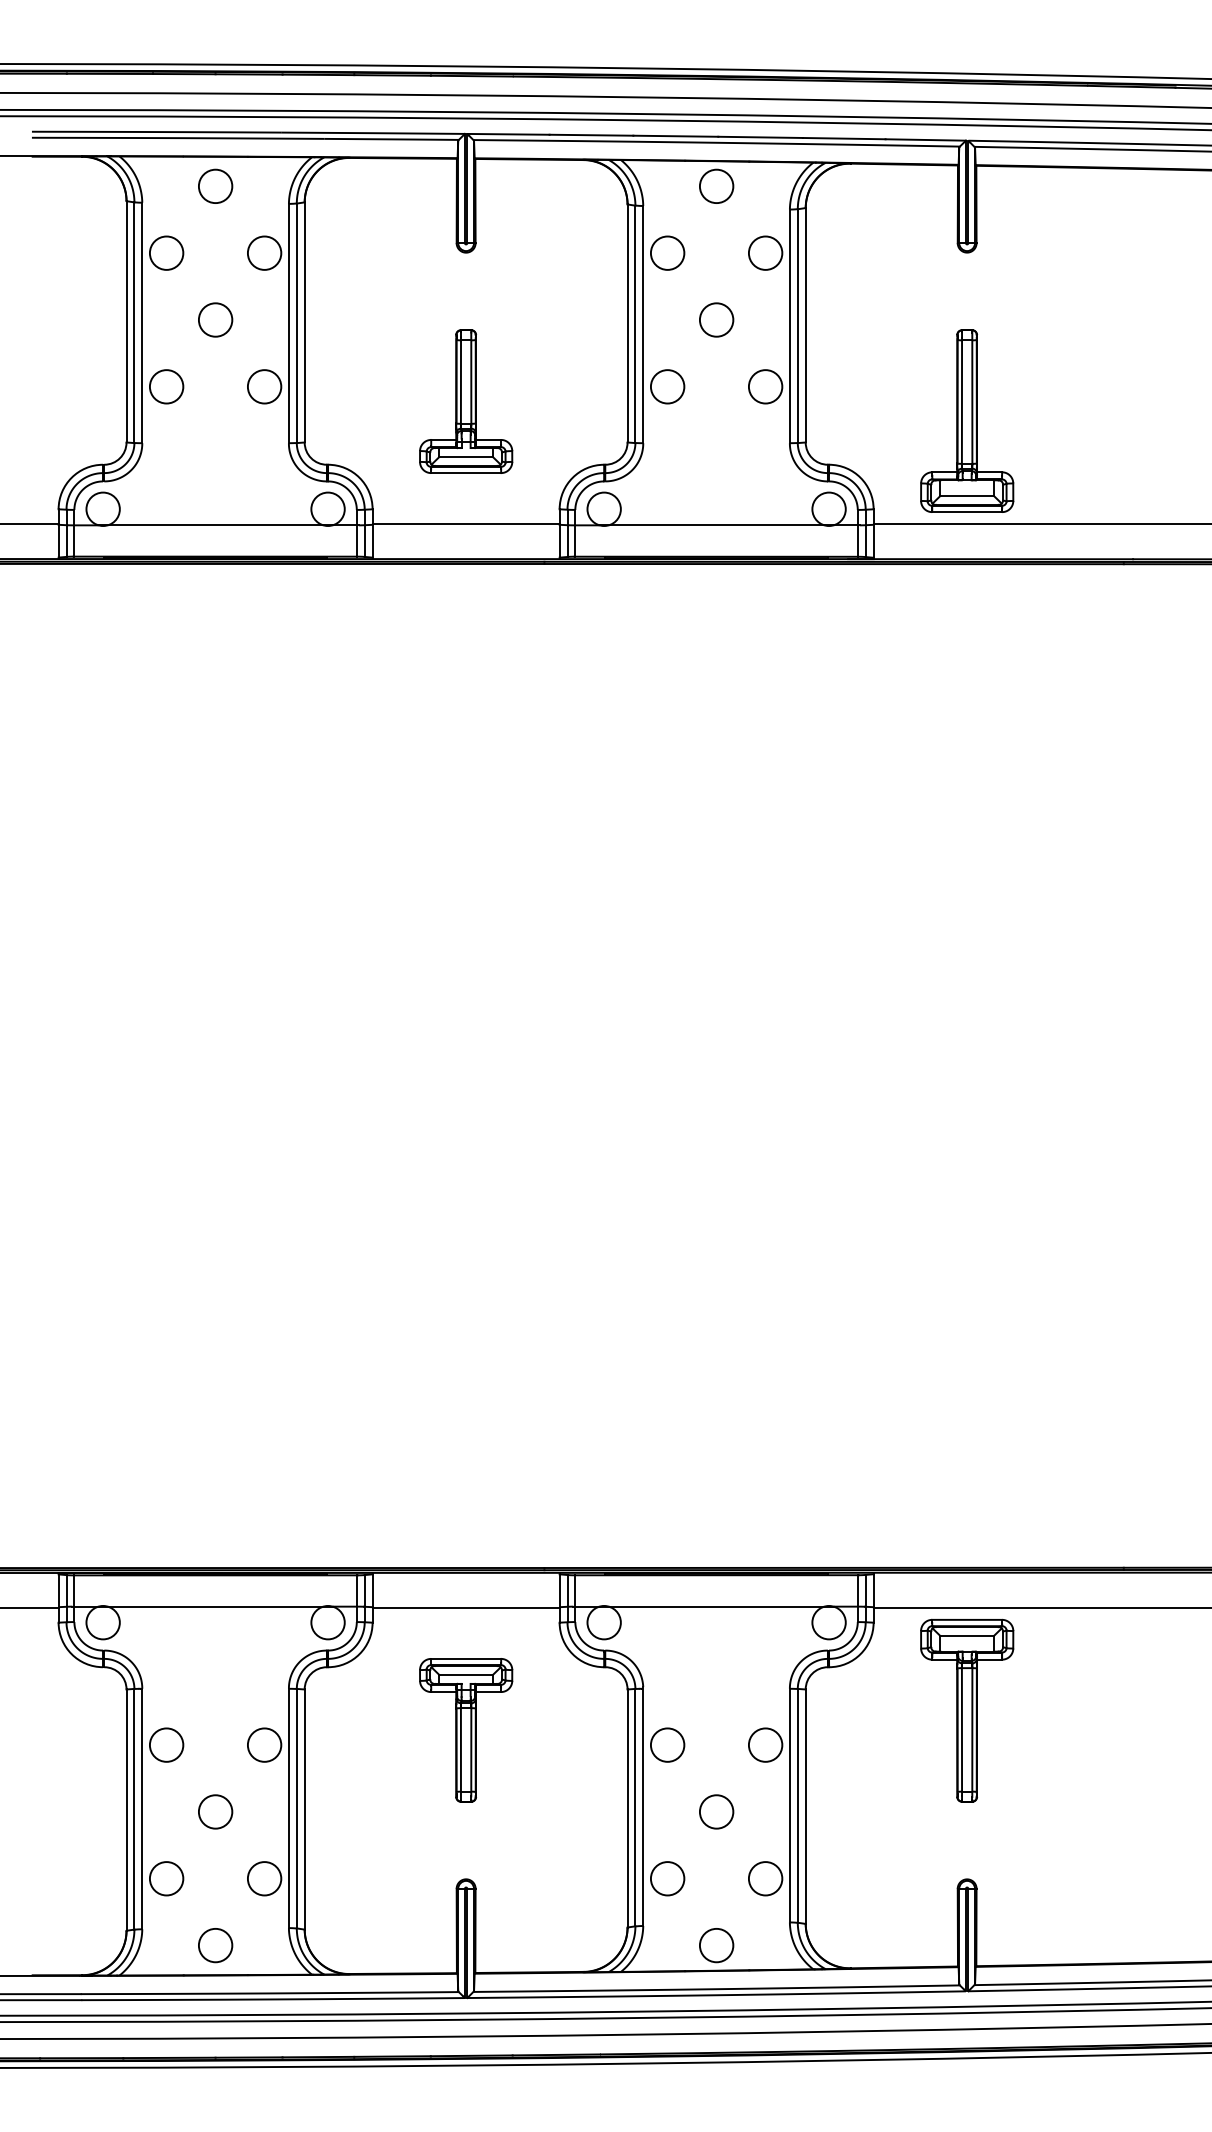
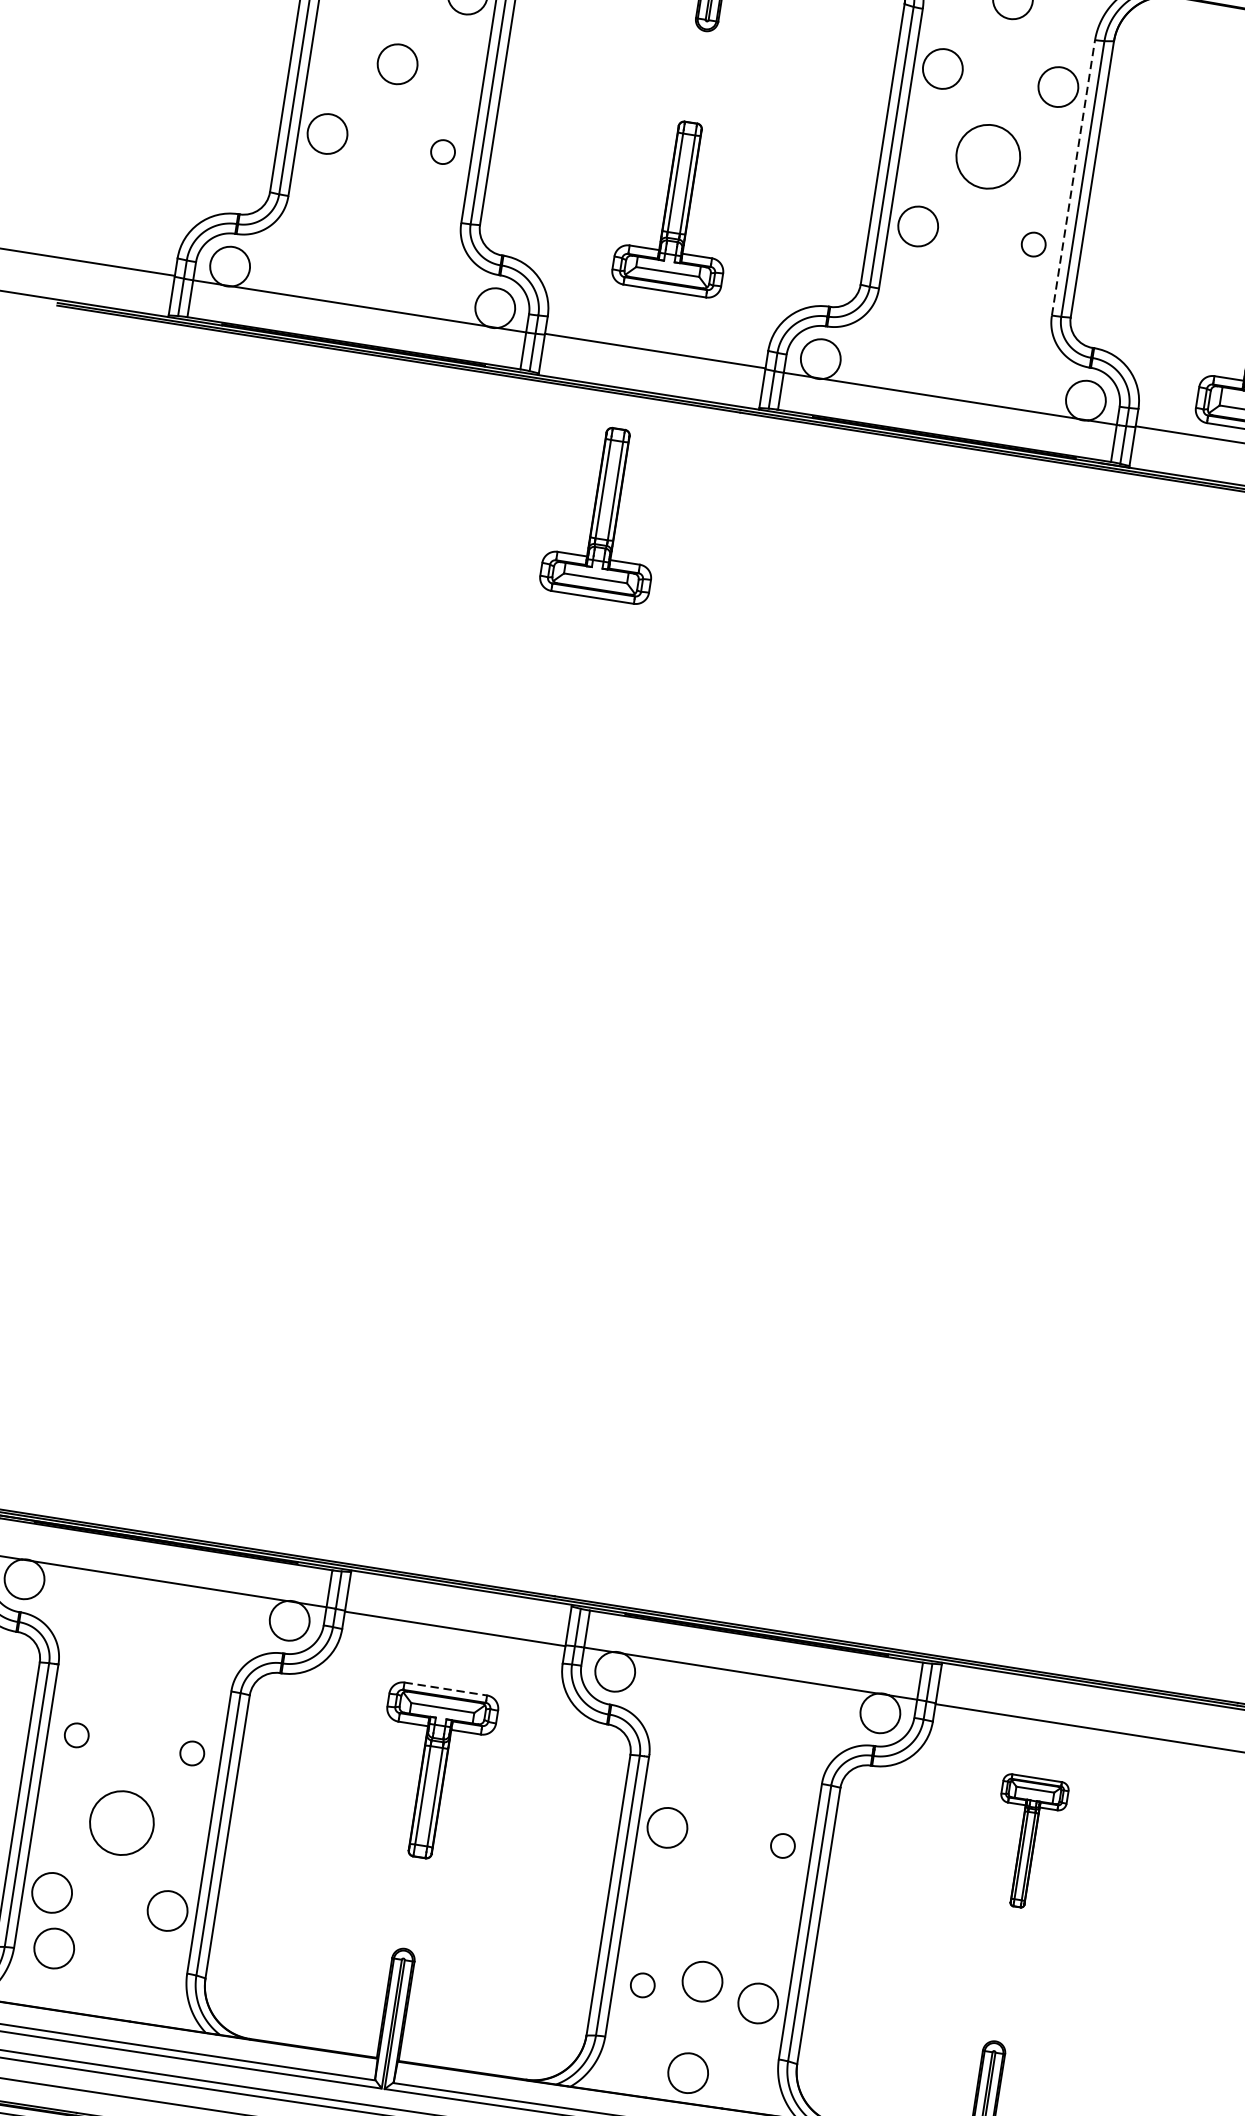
circle: (716, 319) -> (988, 156), size x1.6
line: (789, 326) -> (1073, 177), solid -> dashed
circle: (264, 386) -> (442, 151), size x0.6
circle: (765, 386) -> (1033, 244), size x0.6
part: (446, 664) -> (606, 513), added
line: (466, 1658) -> (446, 1688), solid -> dashed
part: (967, 1710) -> (1027, 1842), size x0.6
circle: (166, 1744) -> (76, 1734), size x0.6
circle: (264, 1744) -> (192, 1752), size x0.6
circle: (765, 1744) -> (782, 1845), size x0.6
circle: (215, 1811) -> (122, 1822), size x1.6
circle: (716, 1811) -> (702, 1981), moved
circle: (667, 1878) -> (642, 1985), size x0.6
circle: (215, 1945) -> (54, 1948), moved

